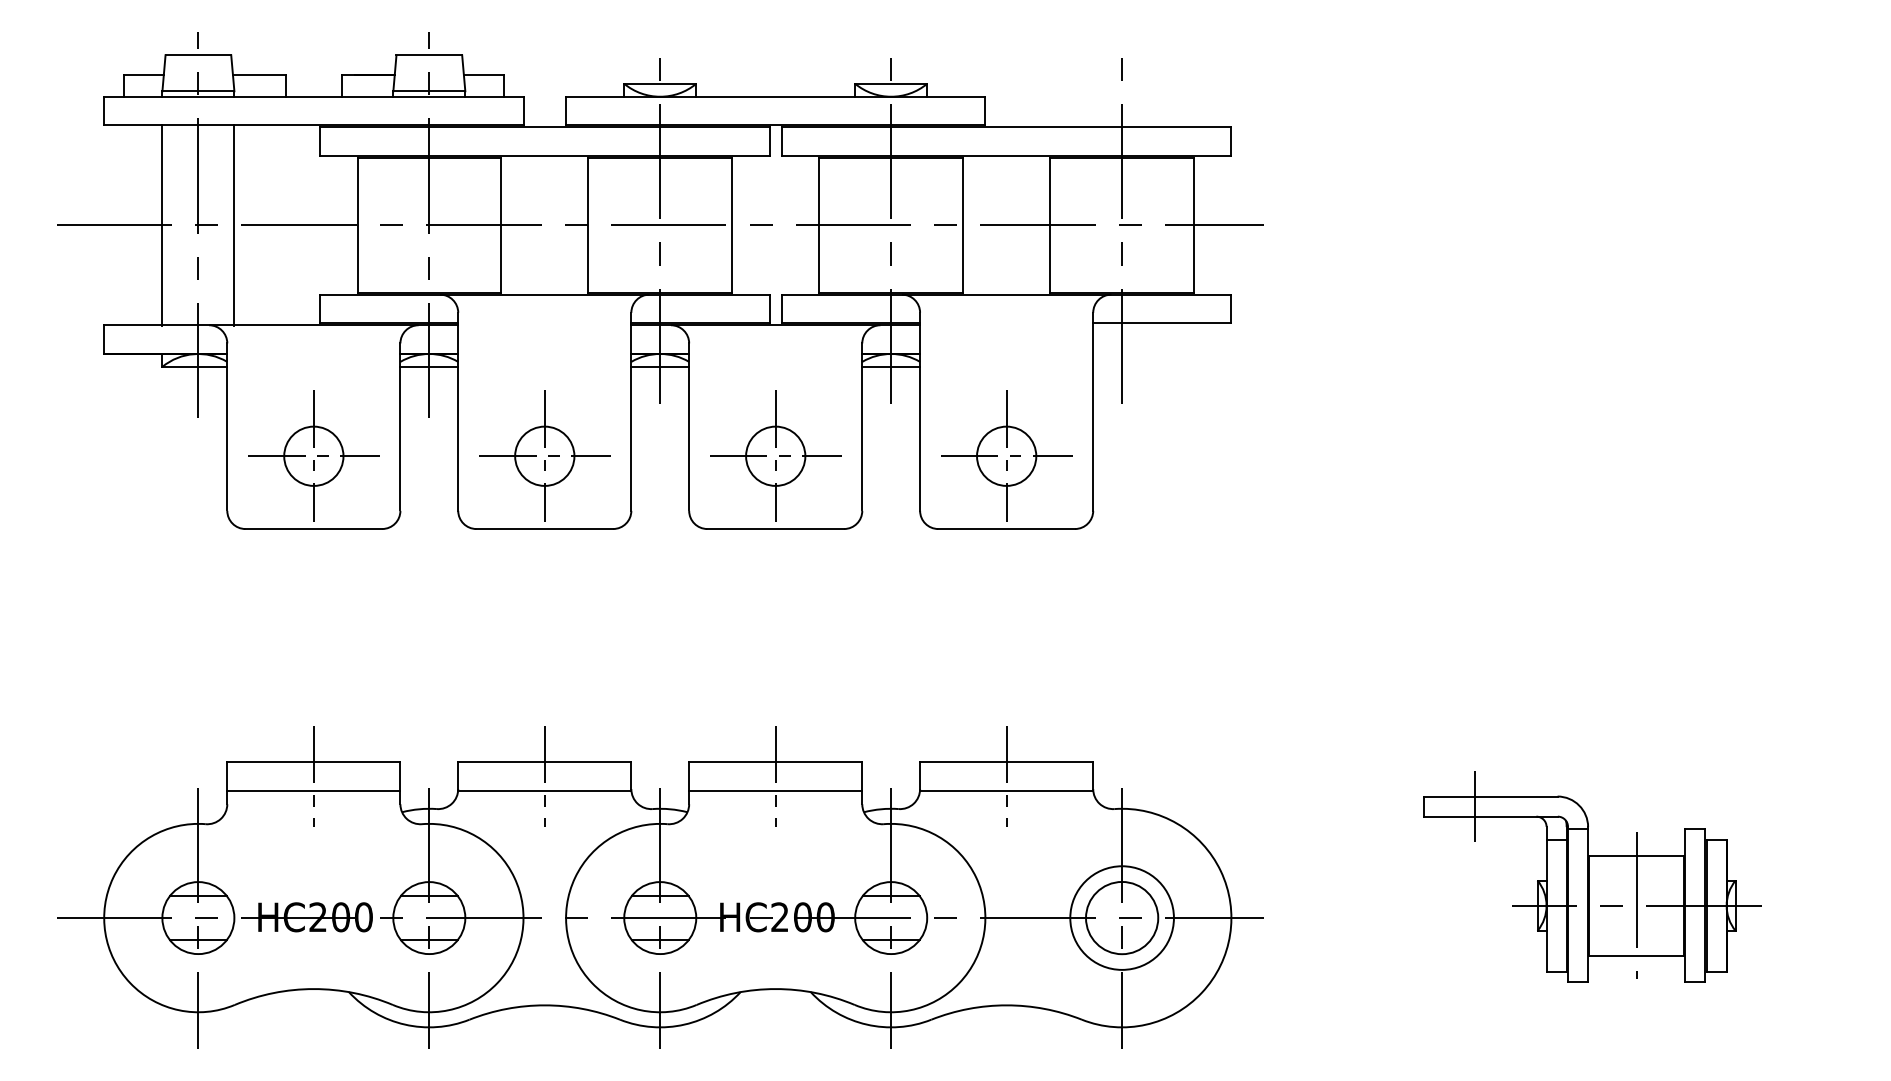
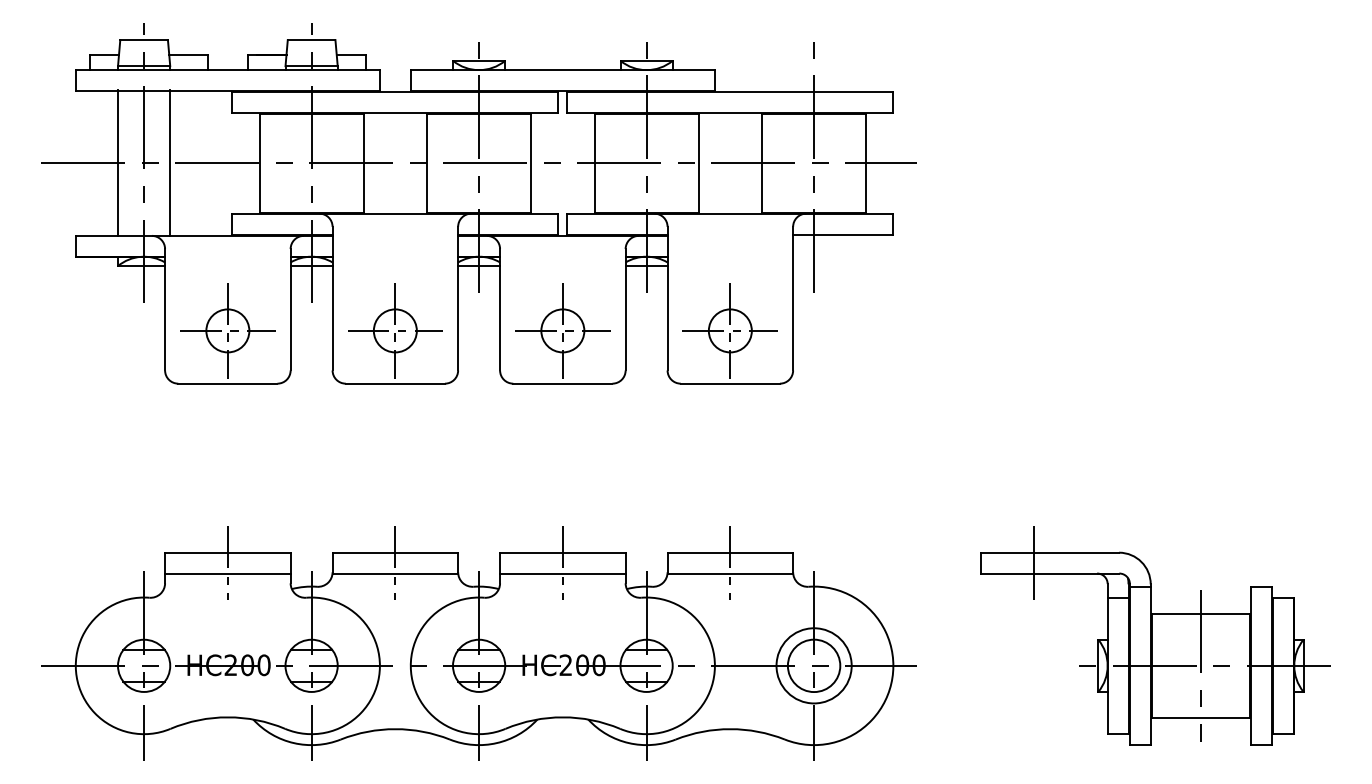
part: (1592, 876) -> (1155, 635), size x1.43

